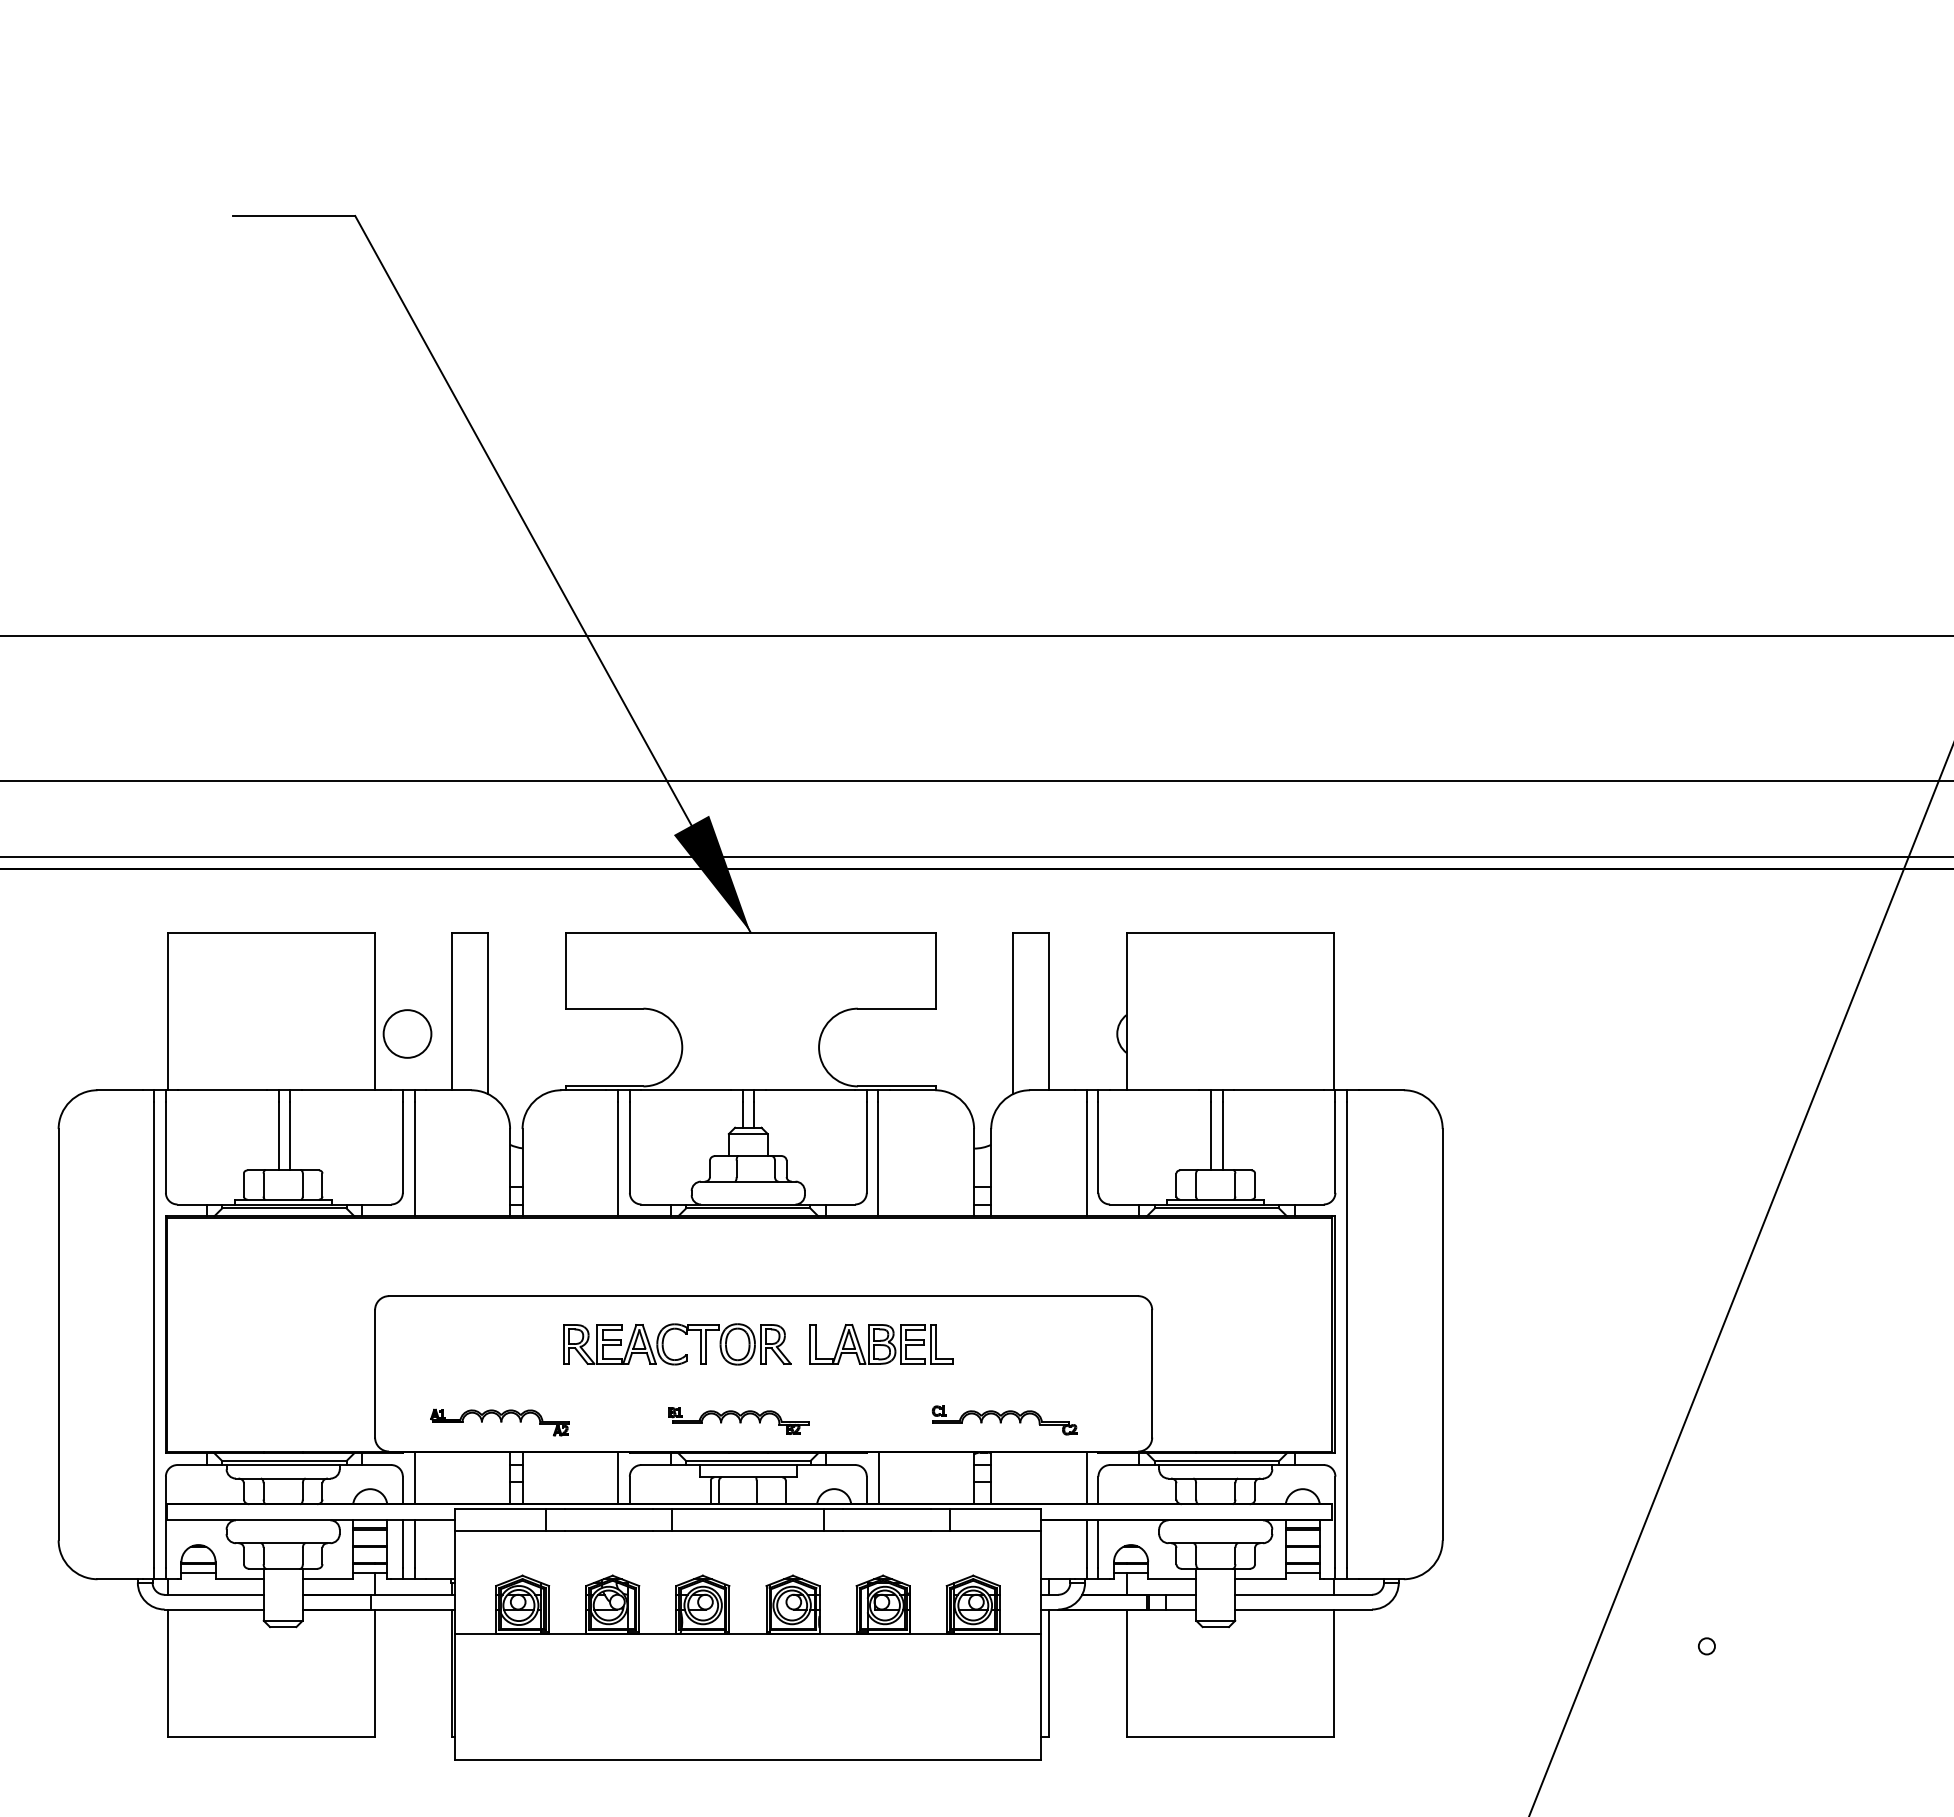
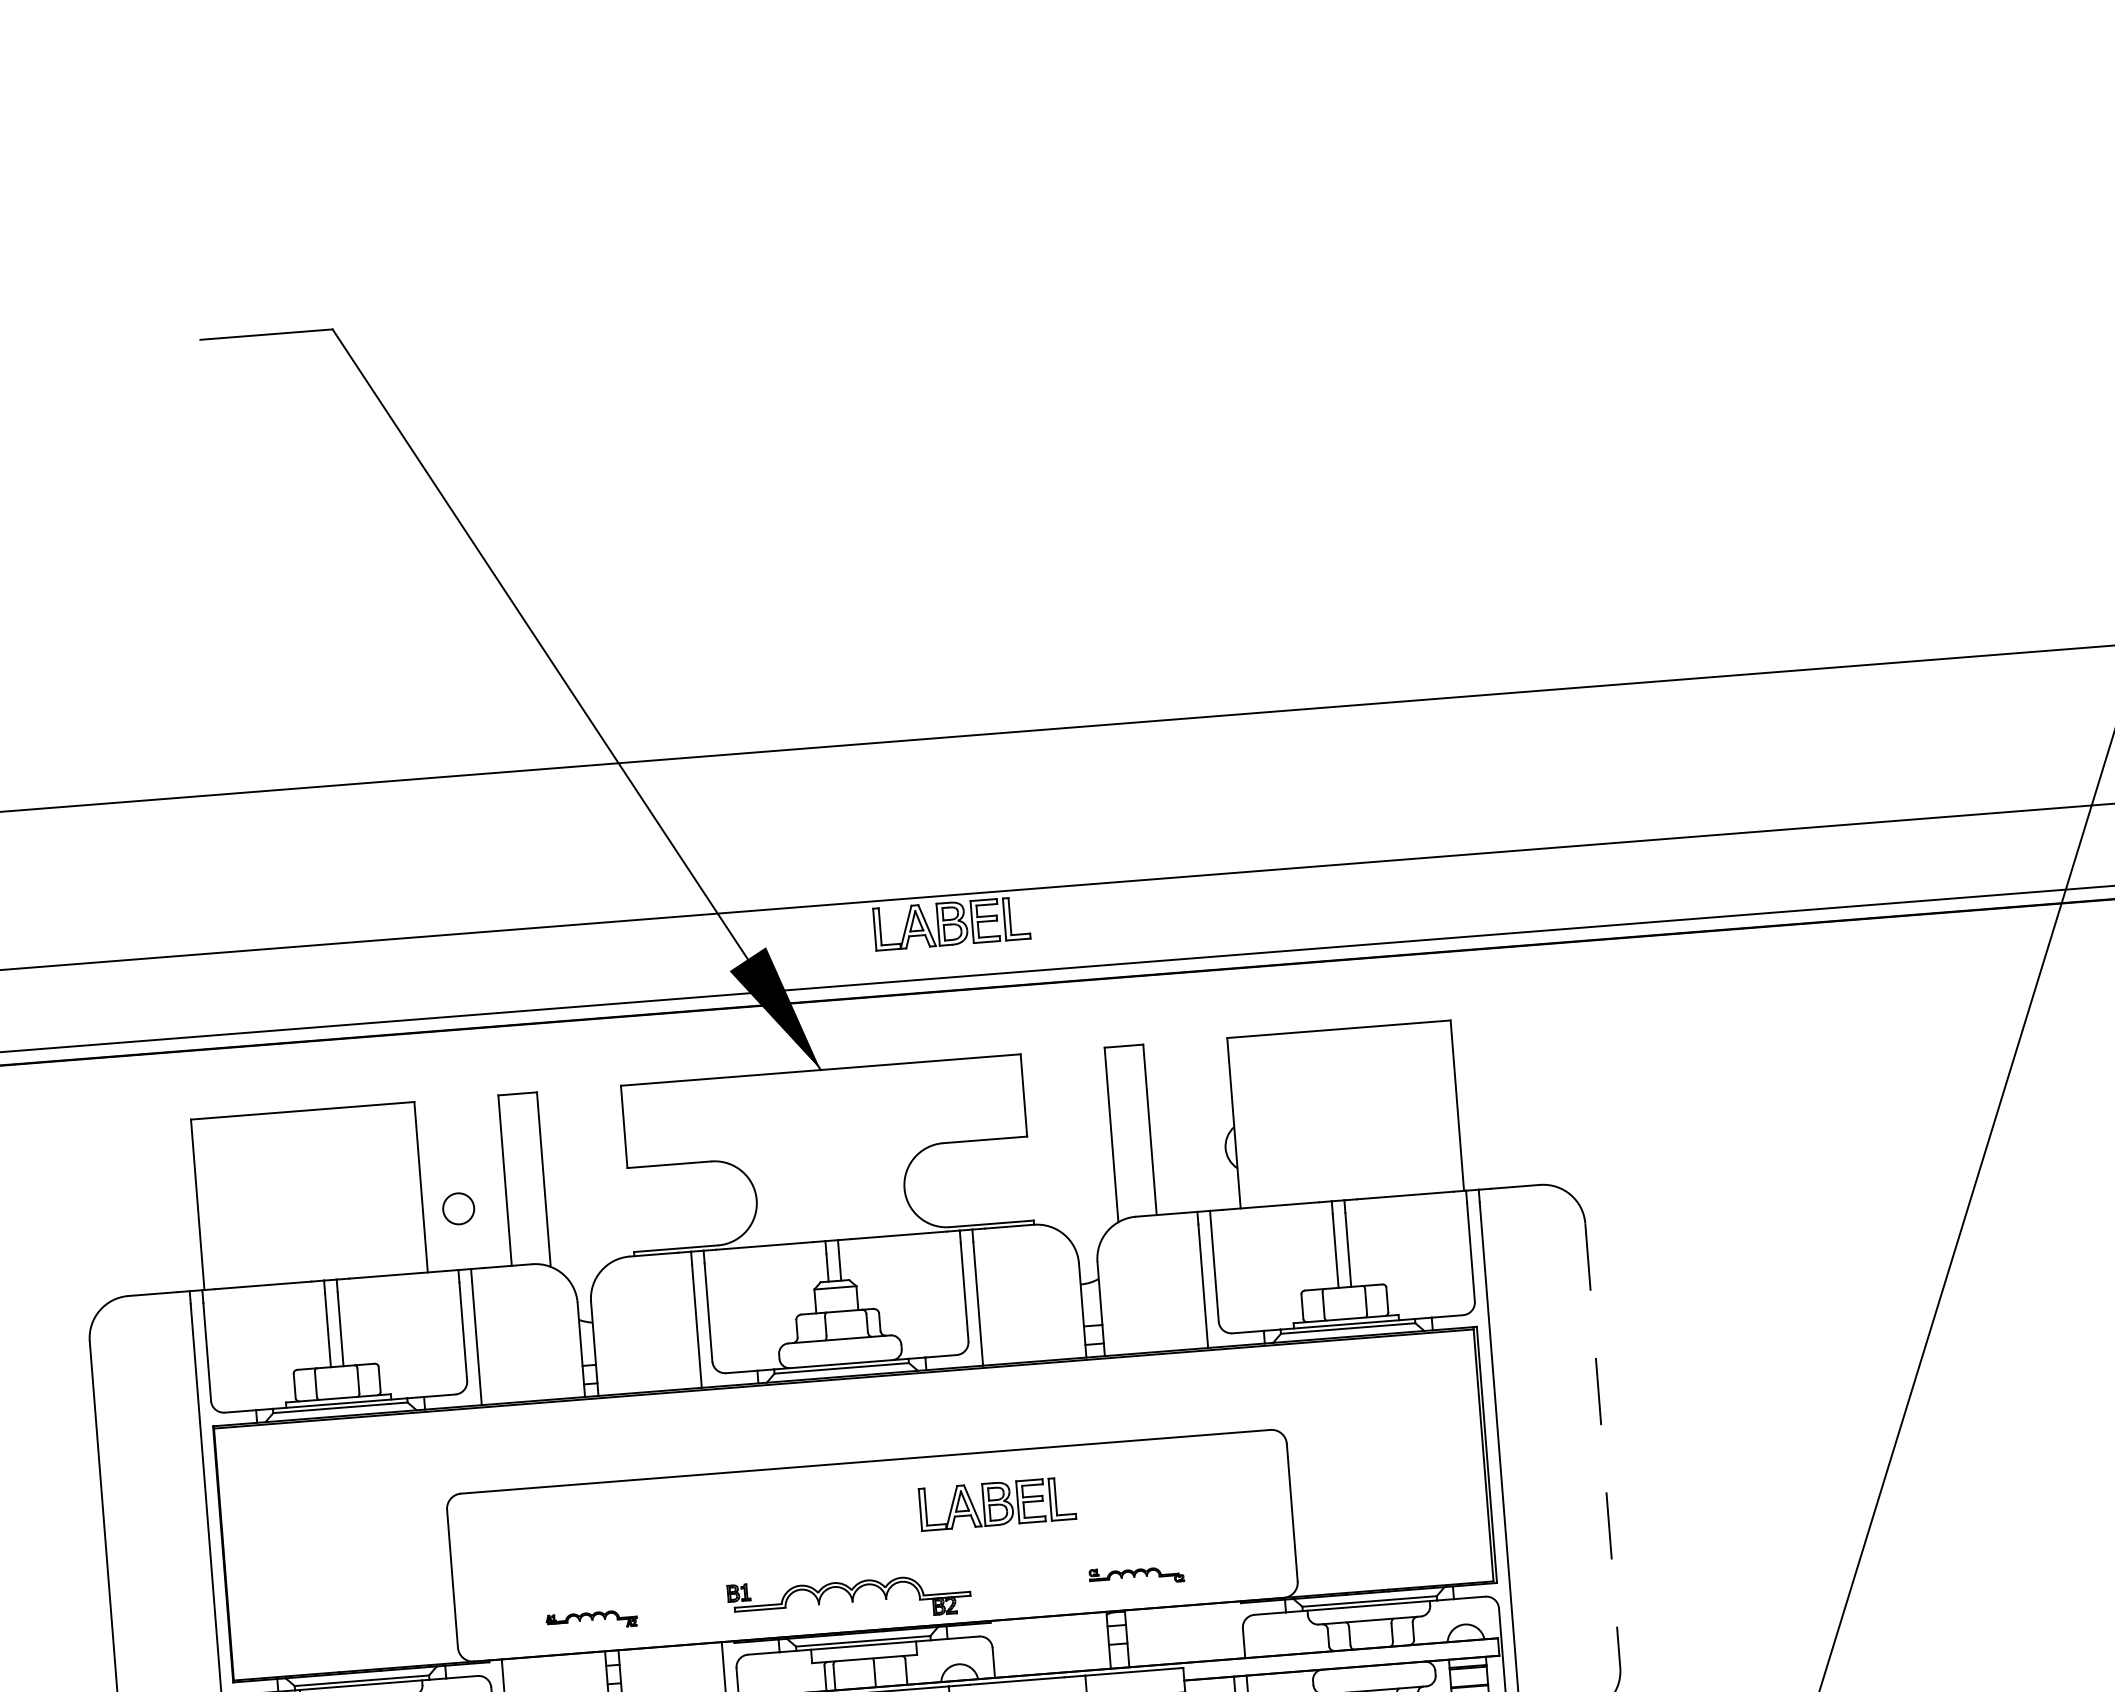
part: (881, 807) -> (951, 923), added
circle: (407, 1033) -> (458, 1208), size x0.6
part: (685, 1334) -> (784, 1509), removed
line: (1442, 1334) -> (1602, 1445), solid -> dashed
part: (738, 1420) -> (849, 1598), size x1.6
part: (1004, 1420) -> (1136, 1575), size x0.6
part: (499, 1422) -> (591, 1620), size x0.6
line: (878, 1477) -> (1005, 1648), removed
line: (1086, 1477) -> (1230, 1630), removed

